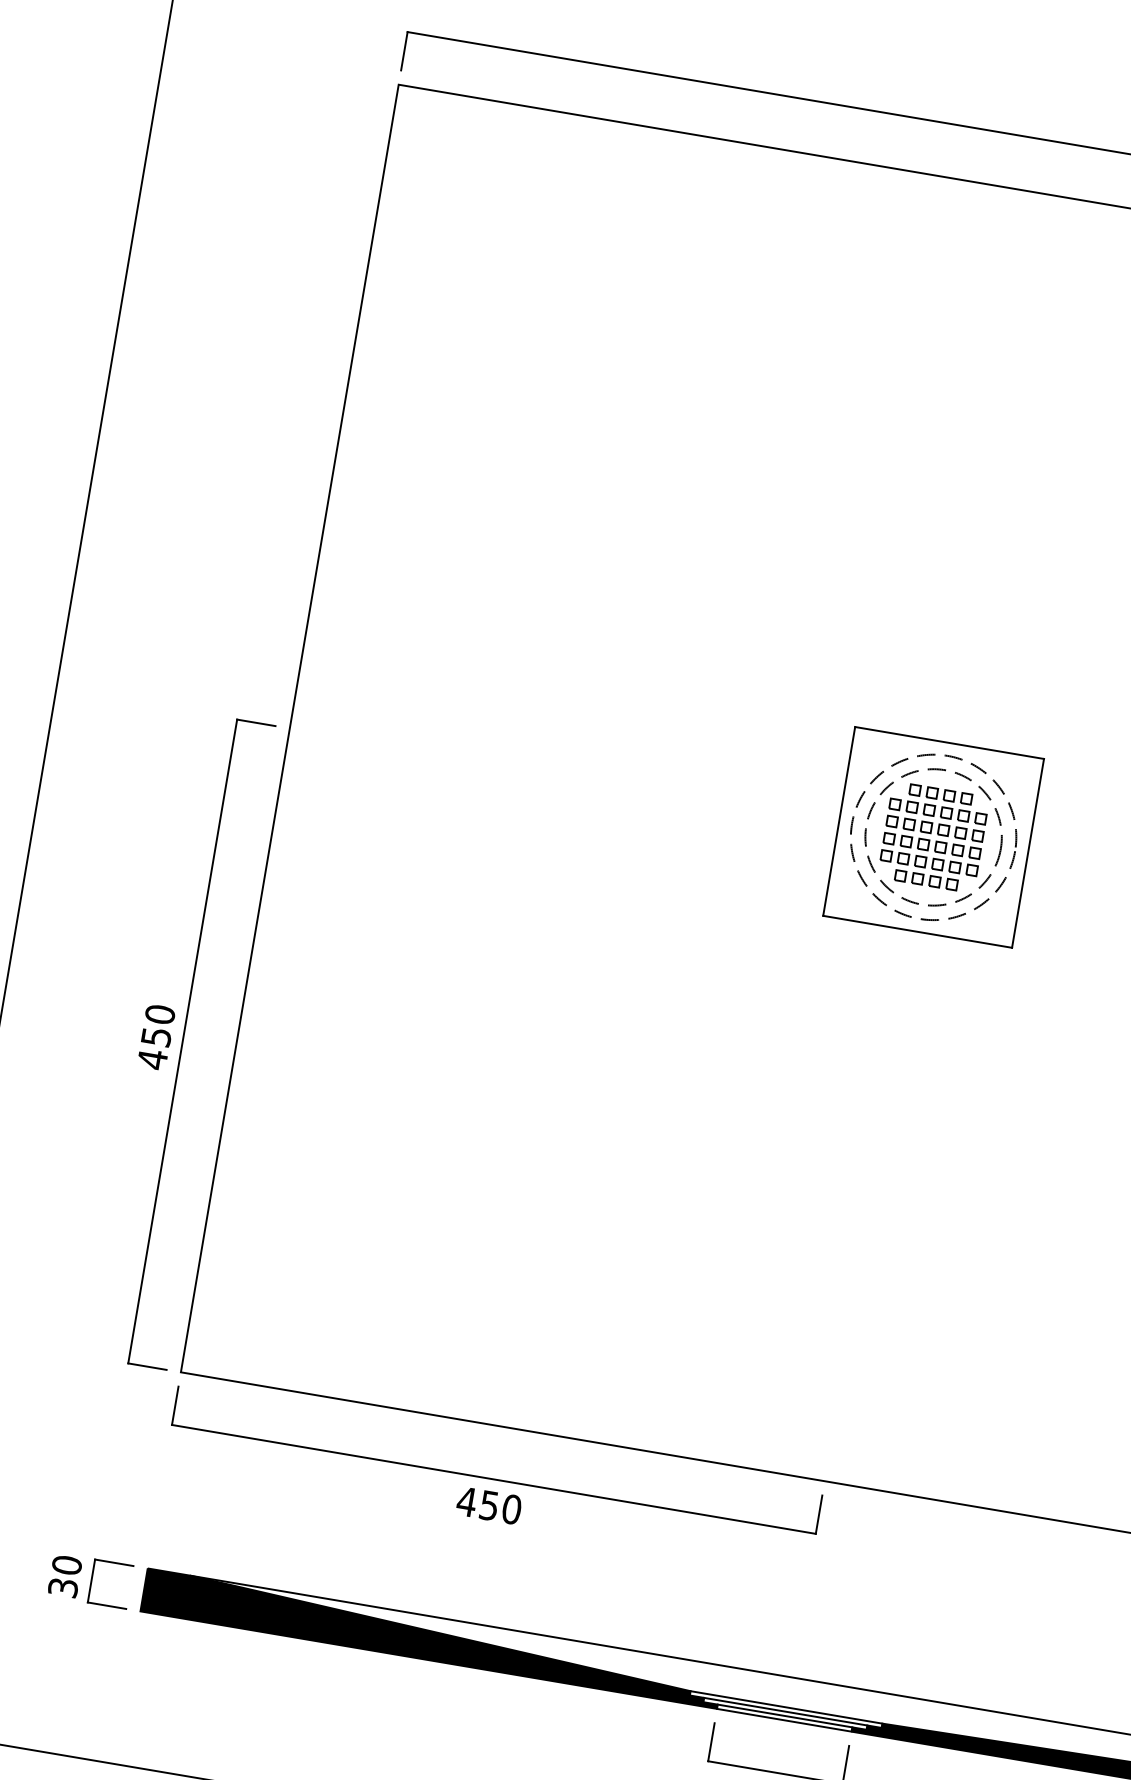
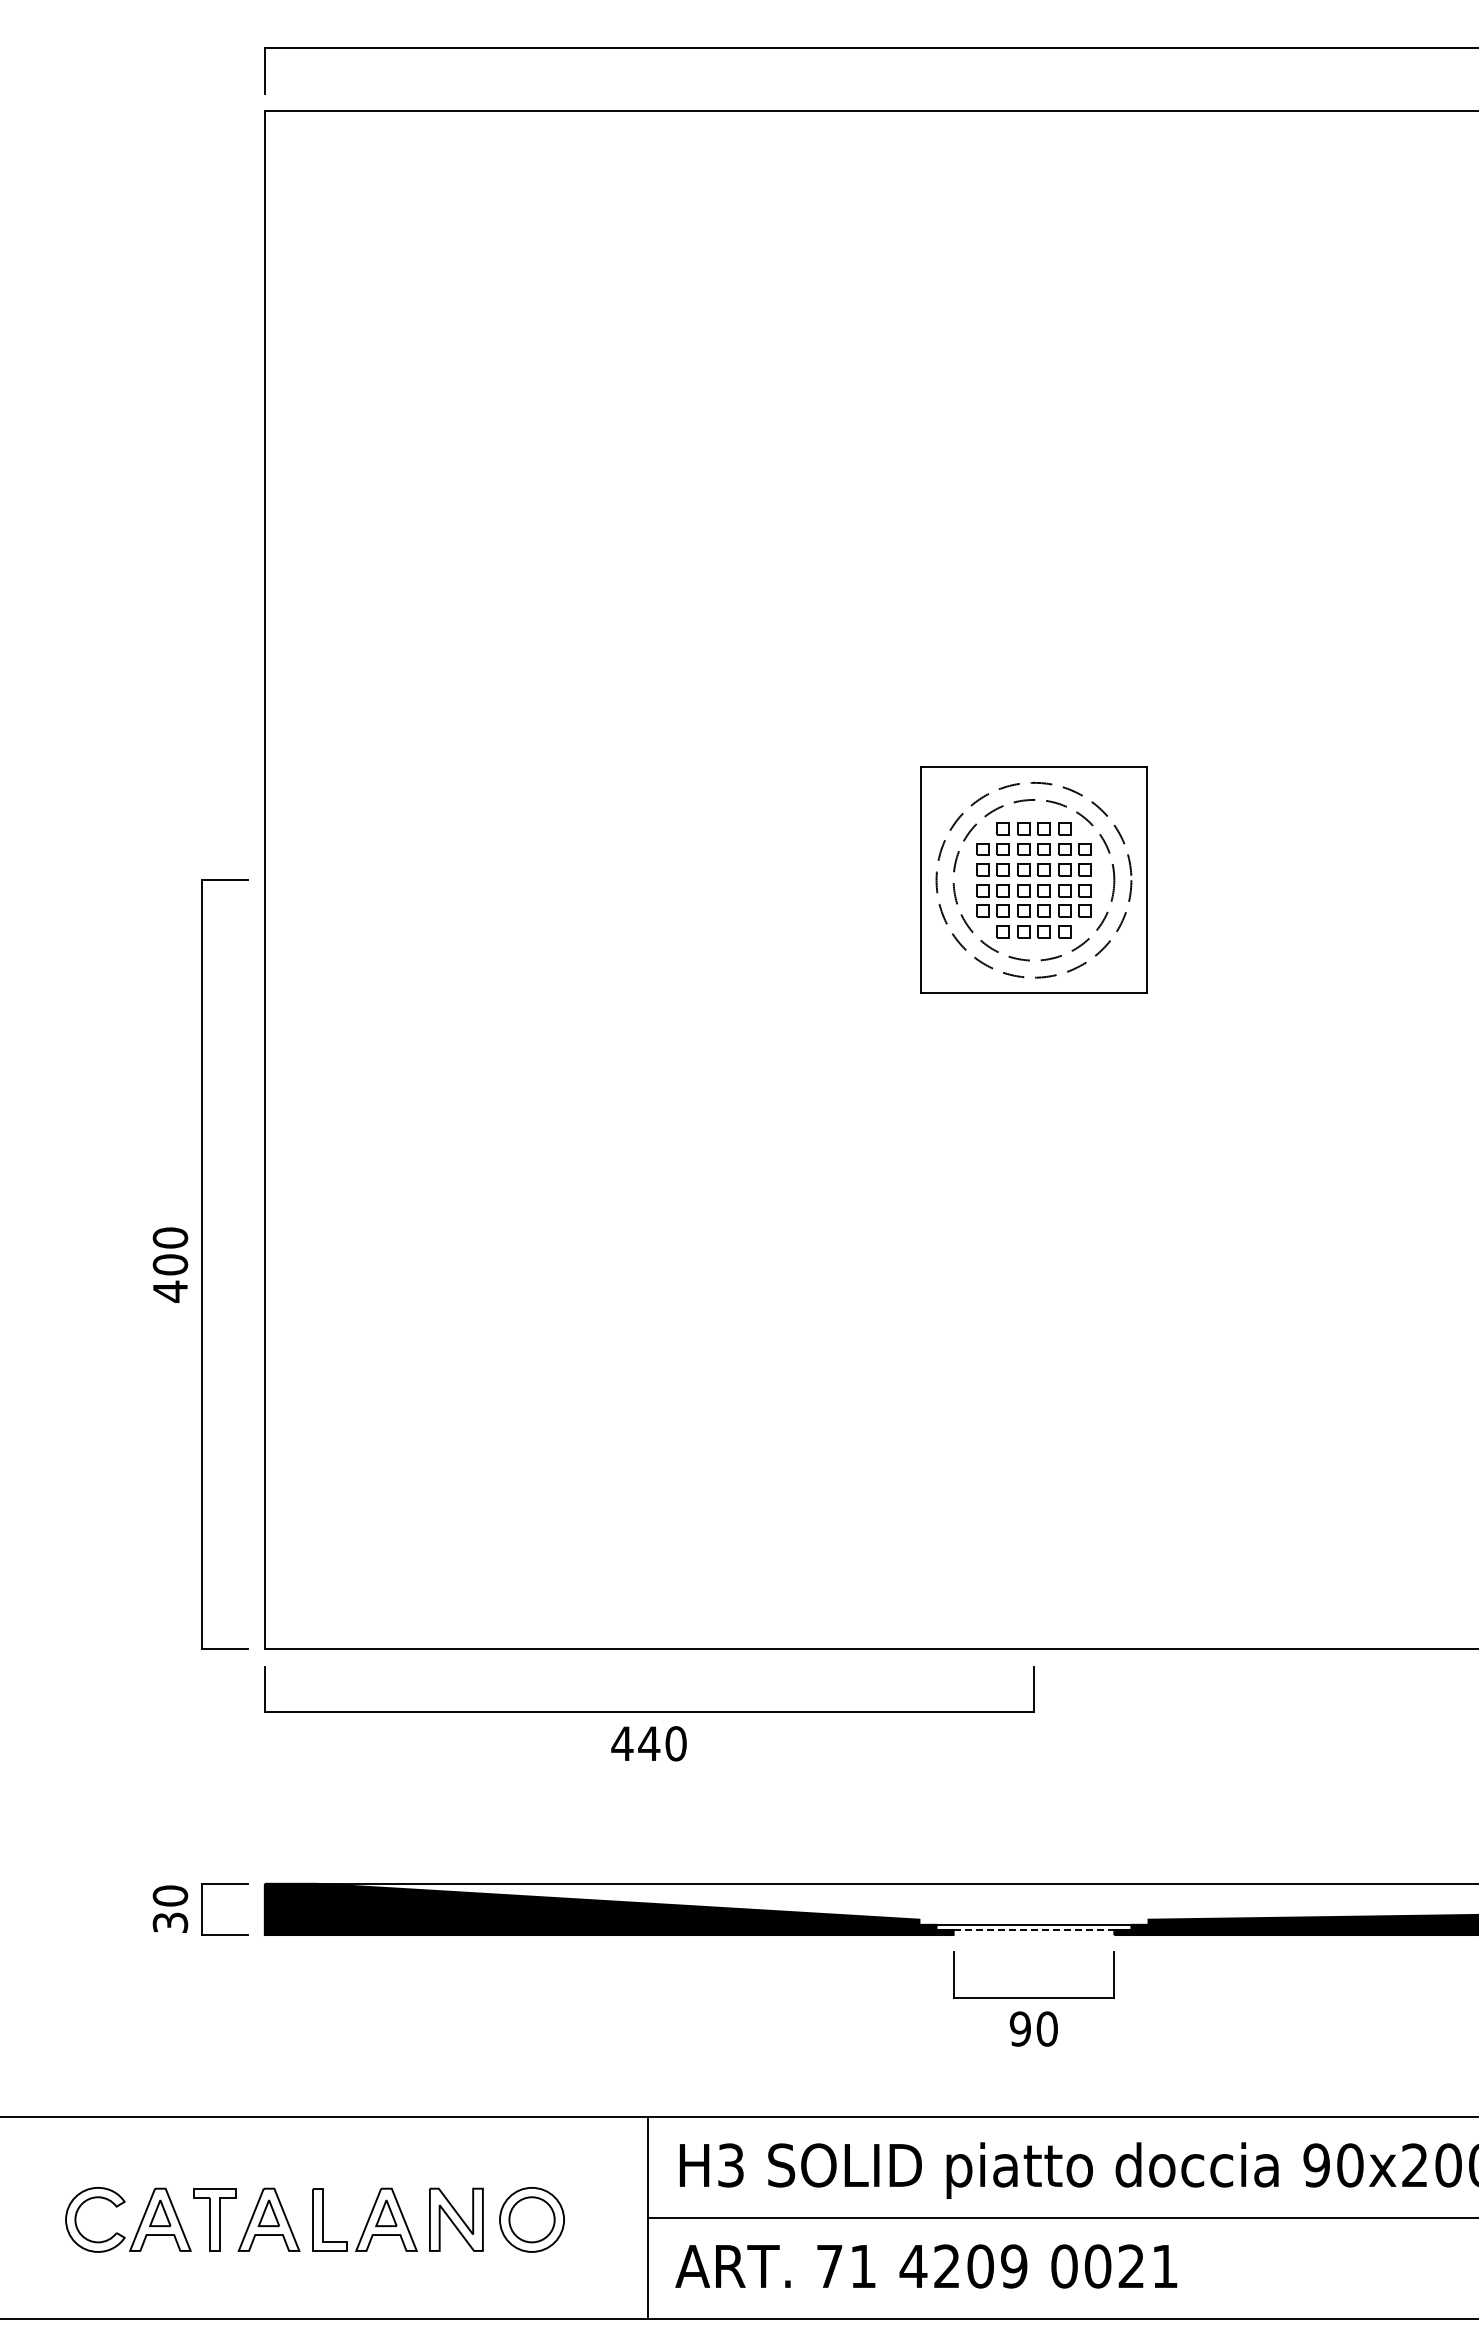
text: (156, 1036) -> (170, 1264), 450 -> 400
text: (489, 1505) -> (649, 1743), 450 -> 440
line: (786, 1707) -> (1033, 1919), removed
line: (785, 1715) -> (1034, 1929), solid -> dashed
line: (783, 1720) -> (1033, 1935), removed

